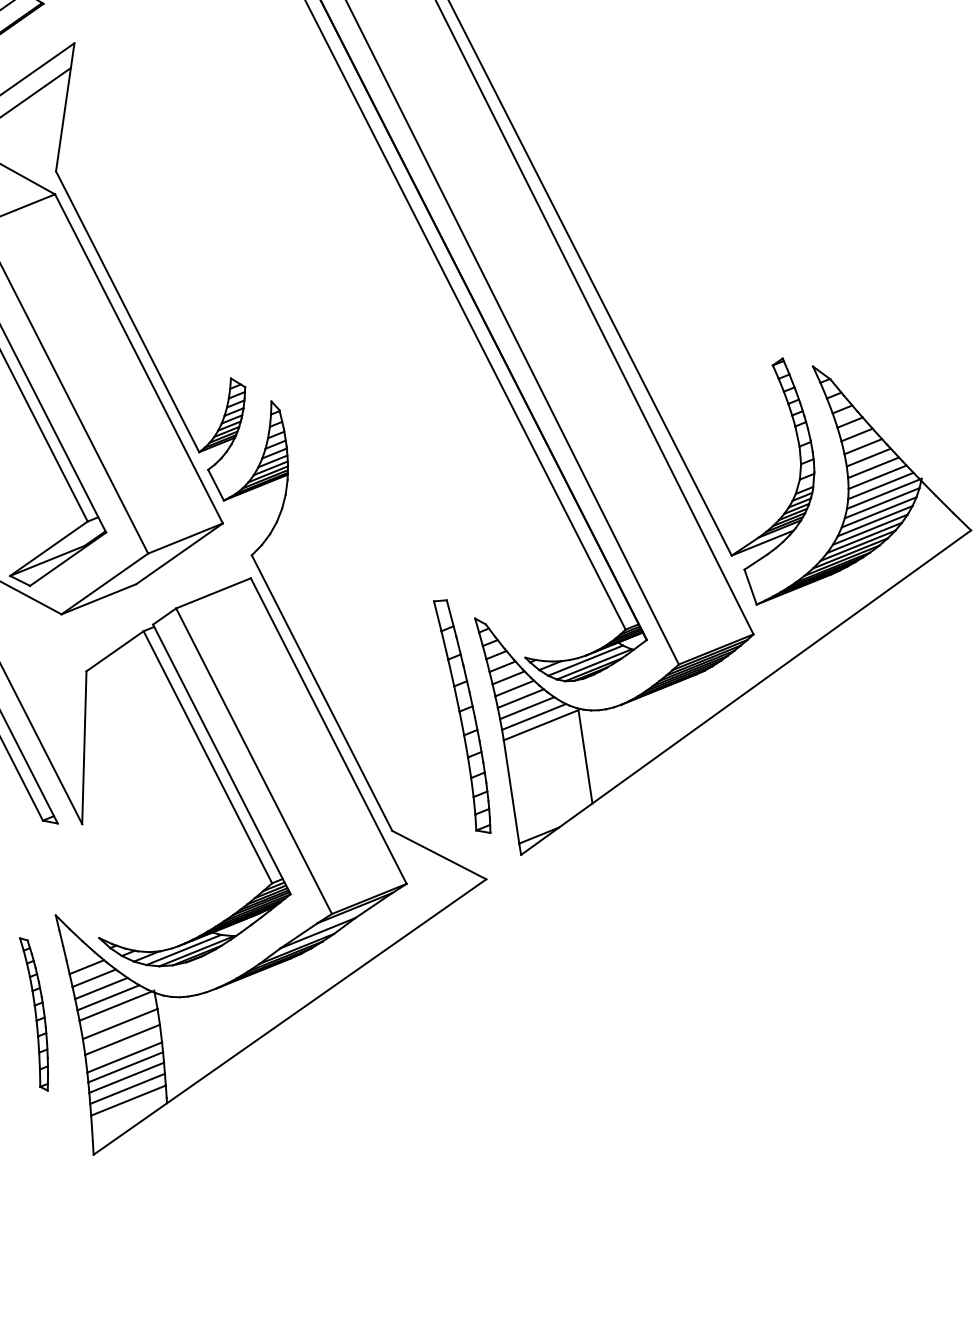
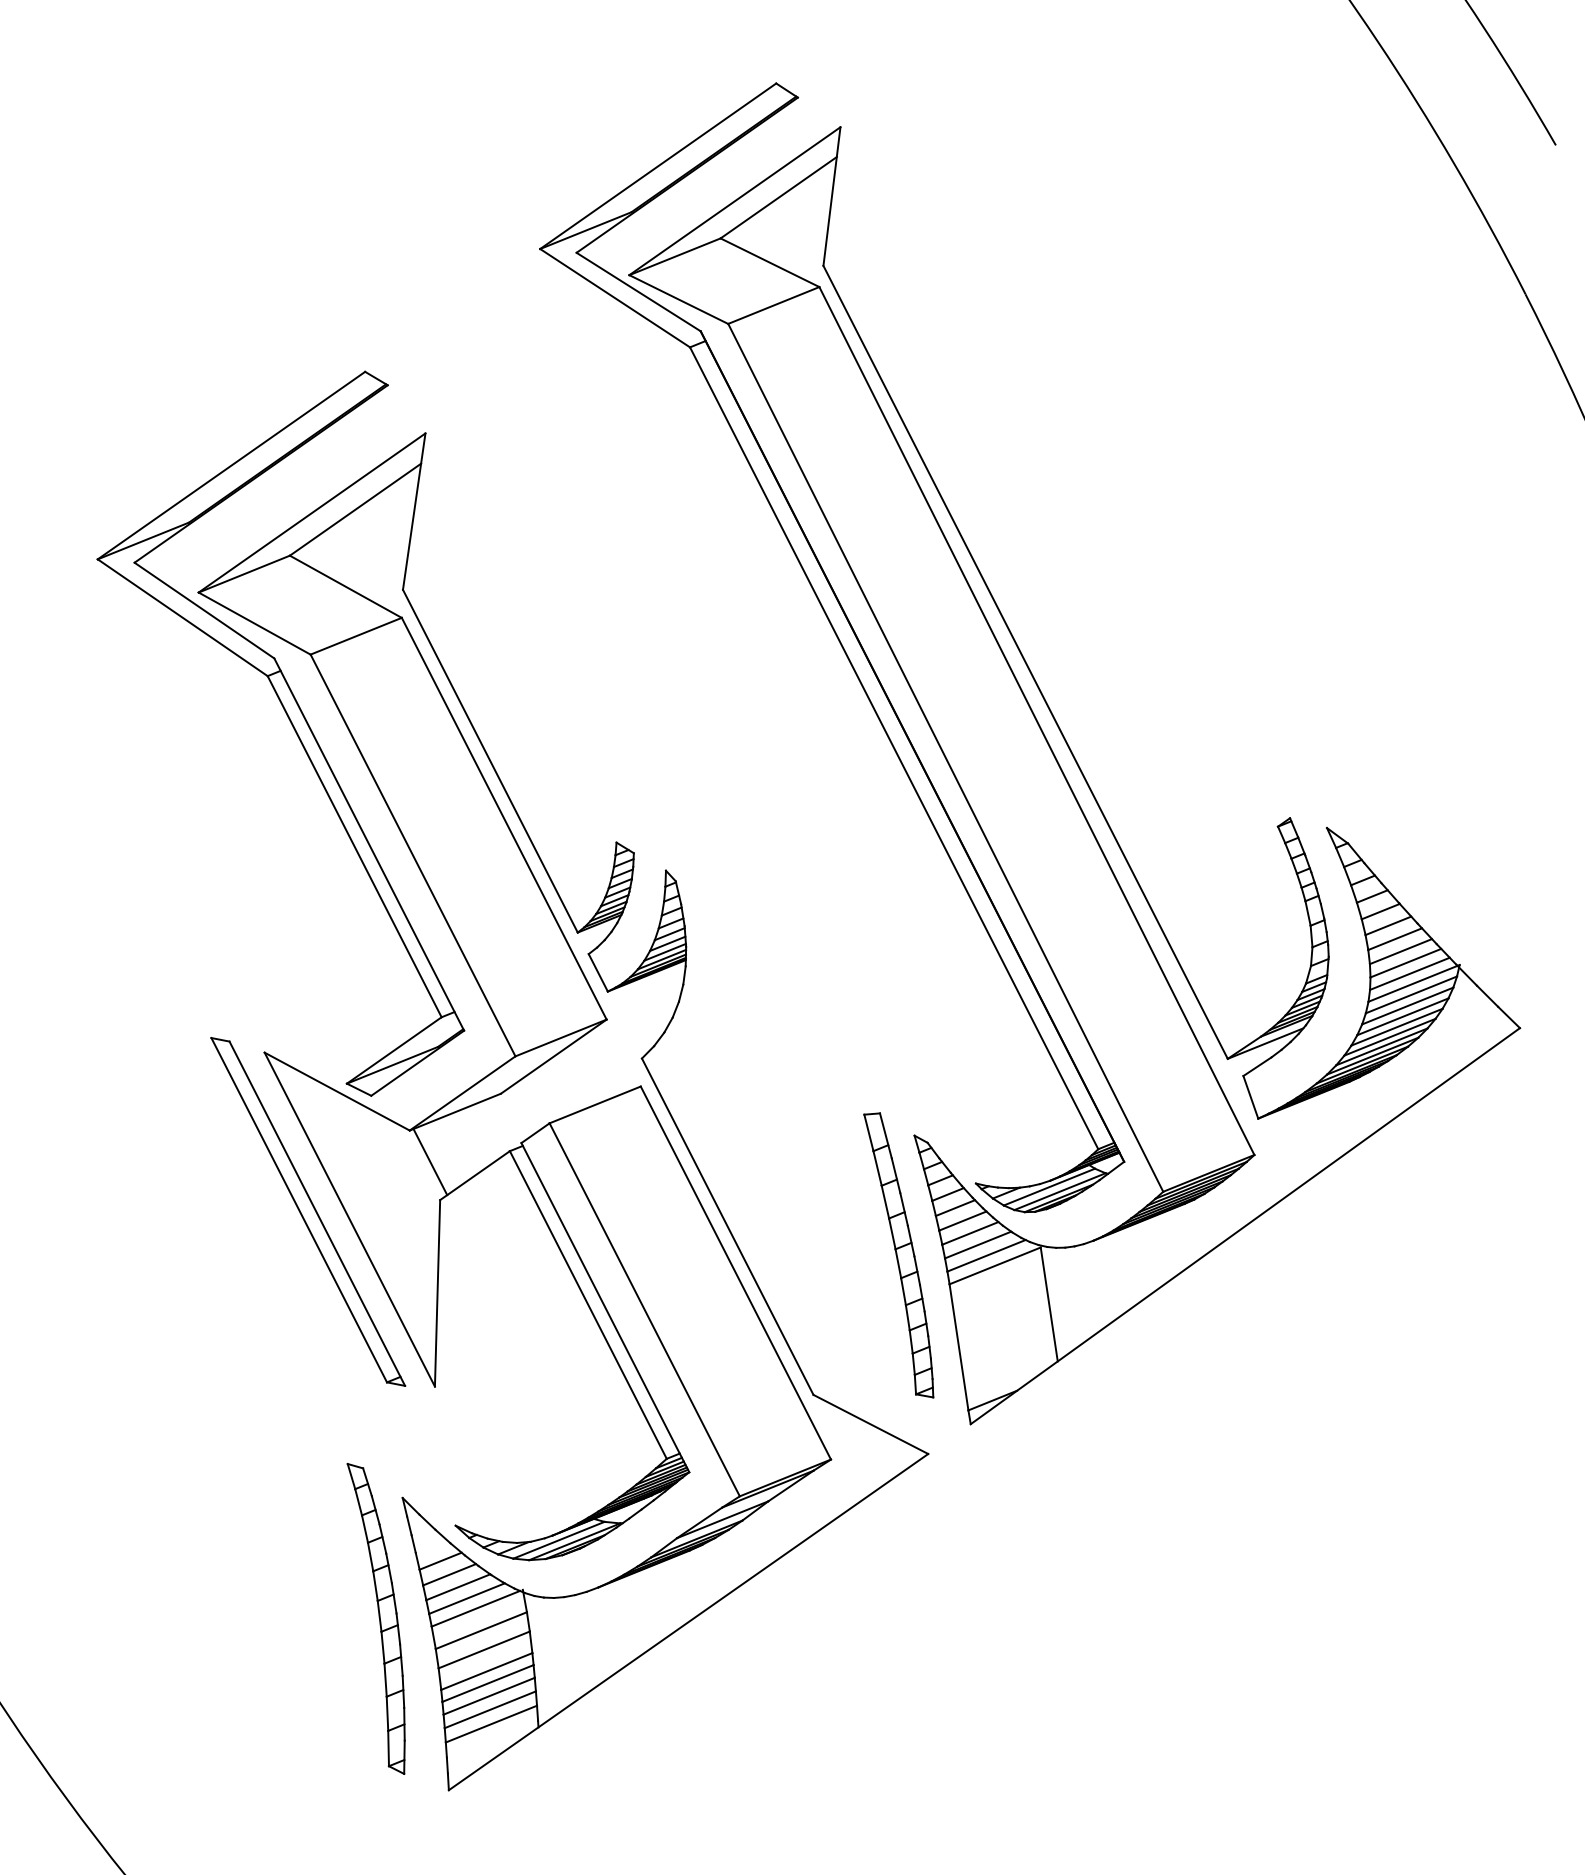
line: (78, 640) -> (430, 1162), added
part: (33, 1014) -> (375, 1618), size x1.67

